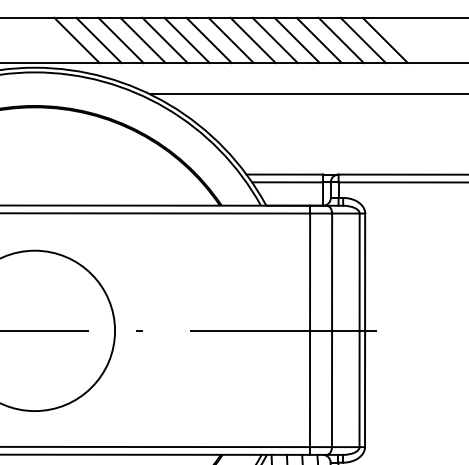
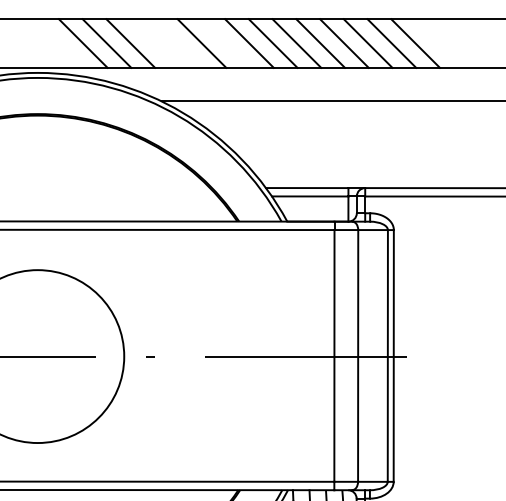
line: (142, 40) -> (153, 43), removed
line: (164, 40) -> (177, 43), removed
line: (208, 40) -> (224, 43), removed

